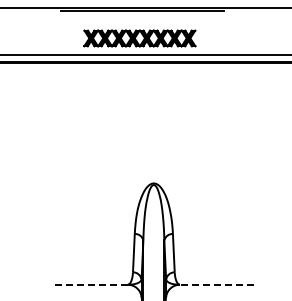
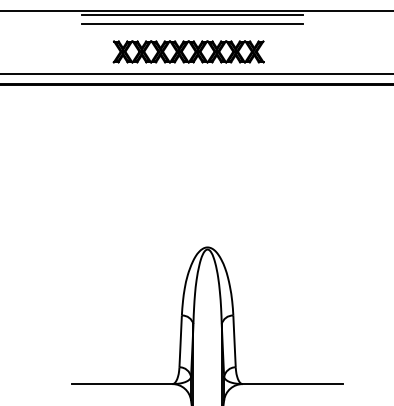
line: (142, 17) -> (192, 23), added
line: (90, 284) -> (122, 383), dashed -> solid
line: (216, 284) -> (292, 383), dashed -> solid

